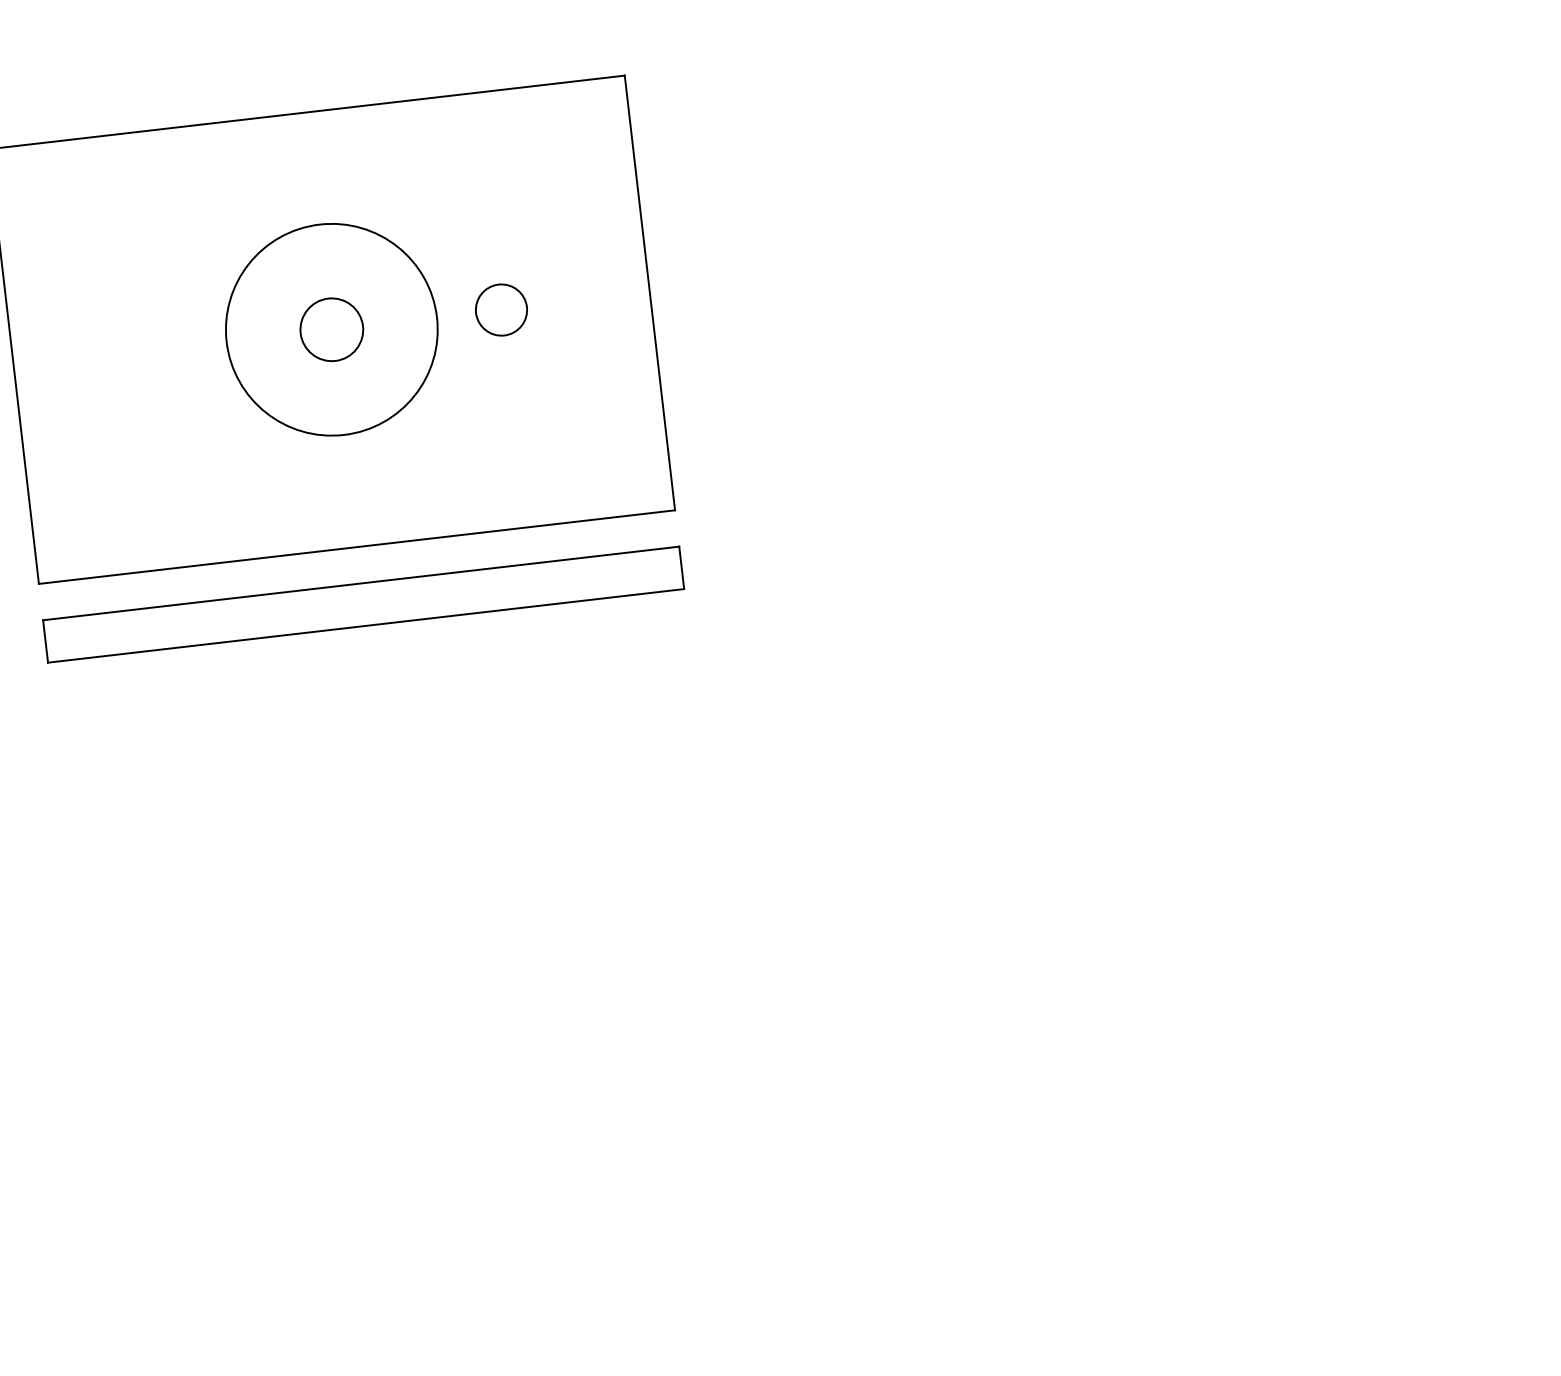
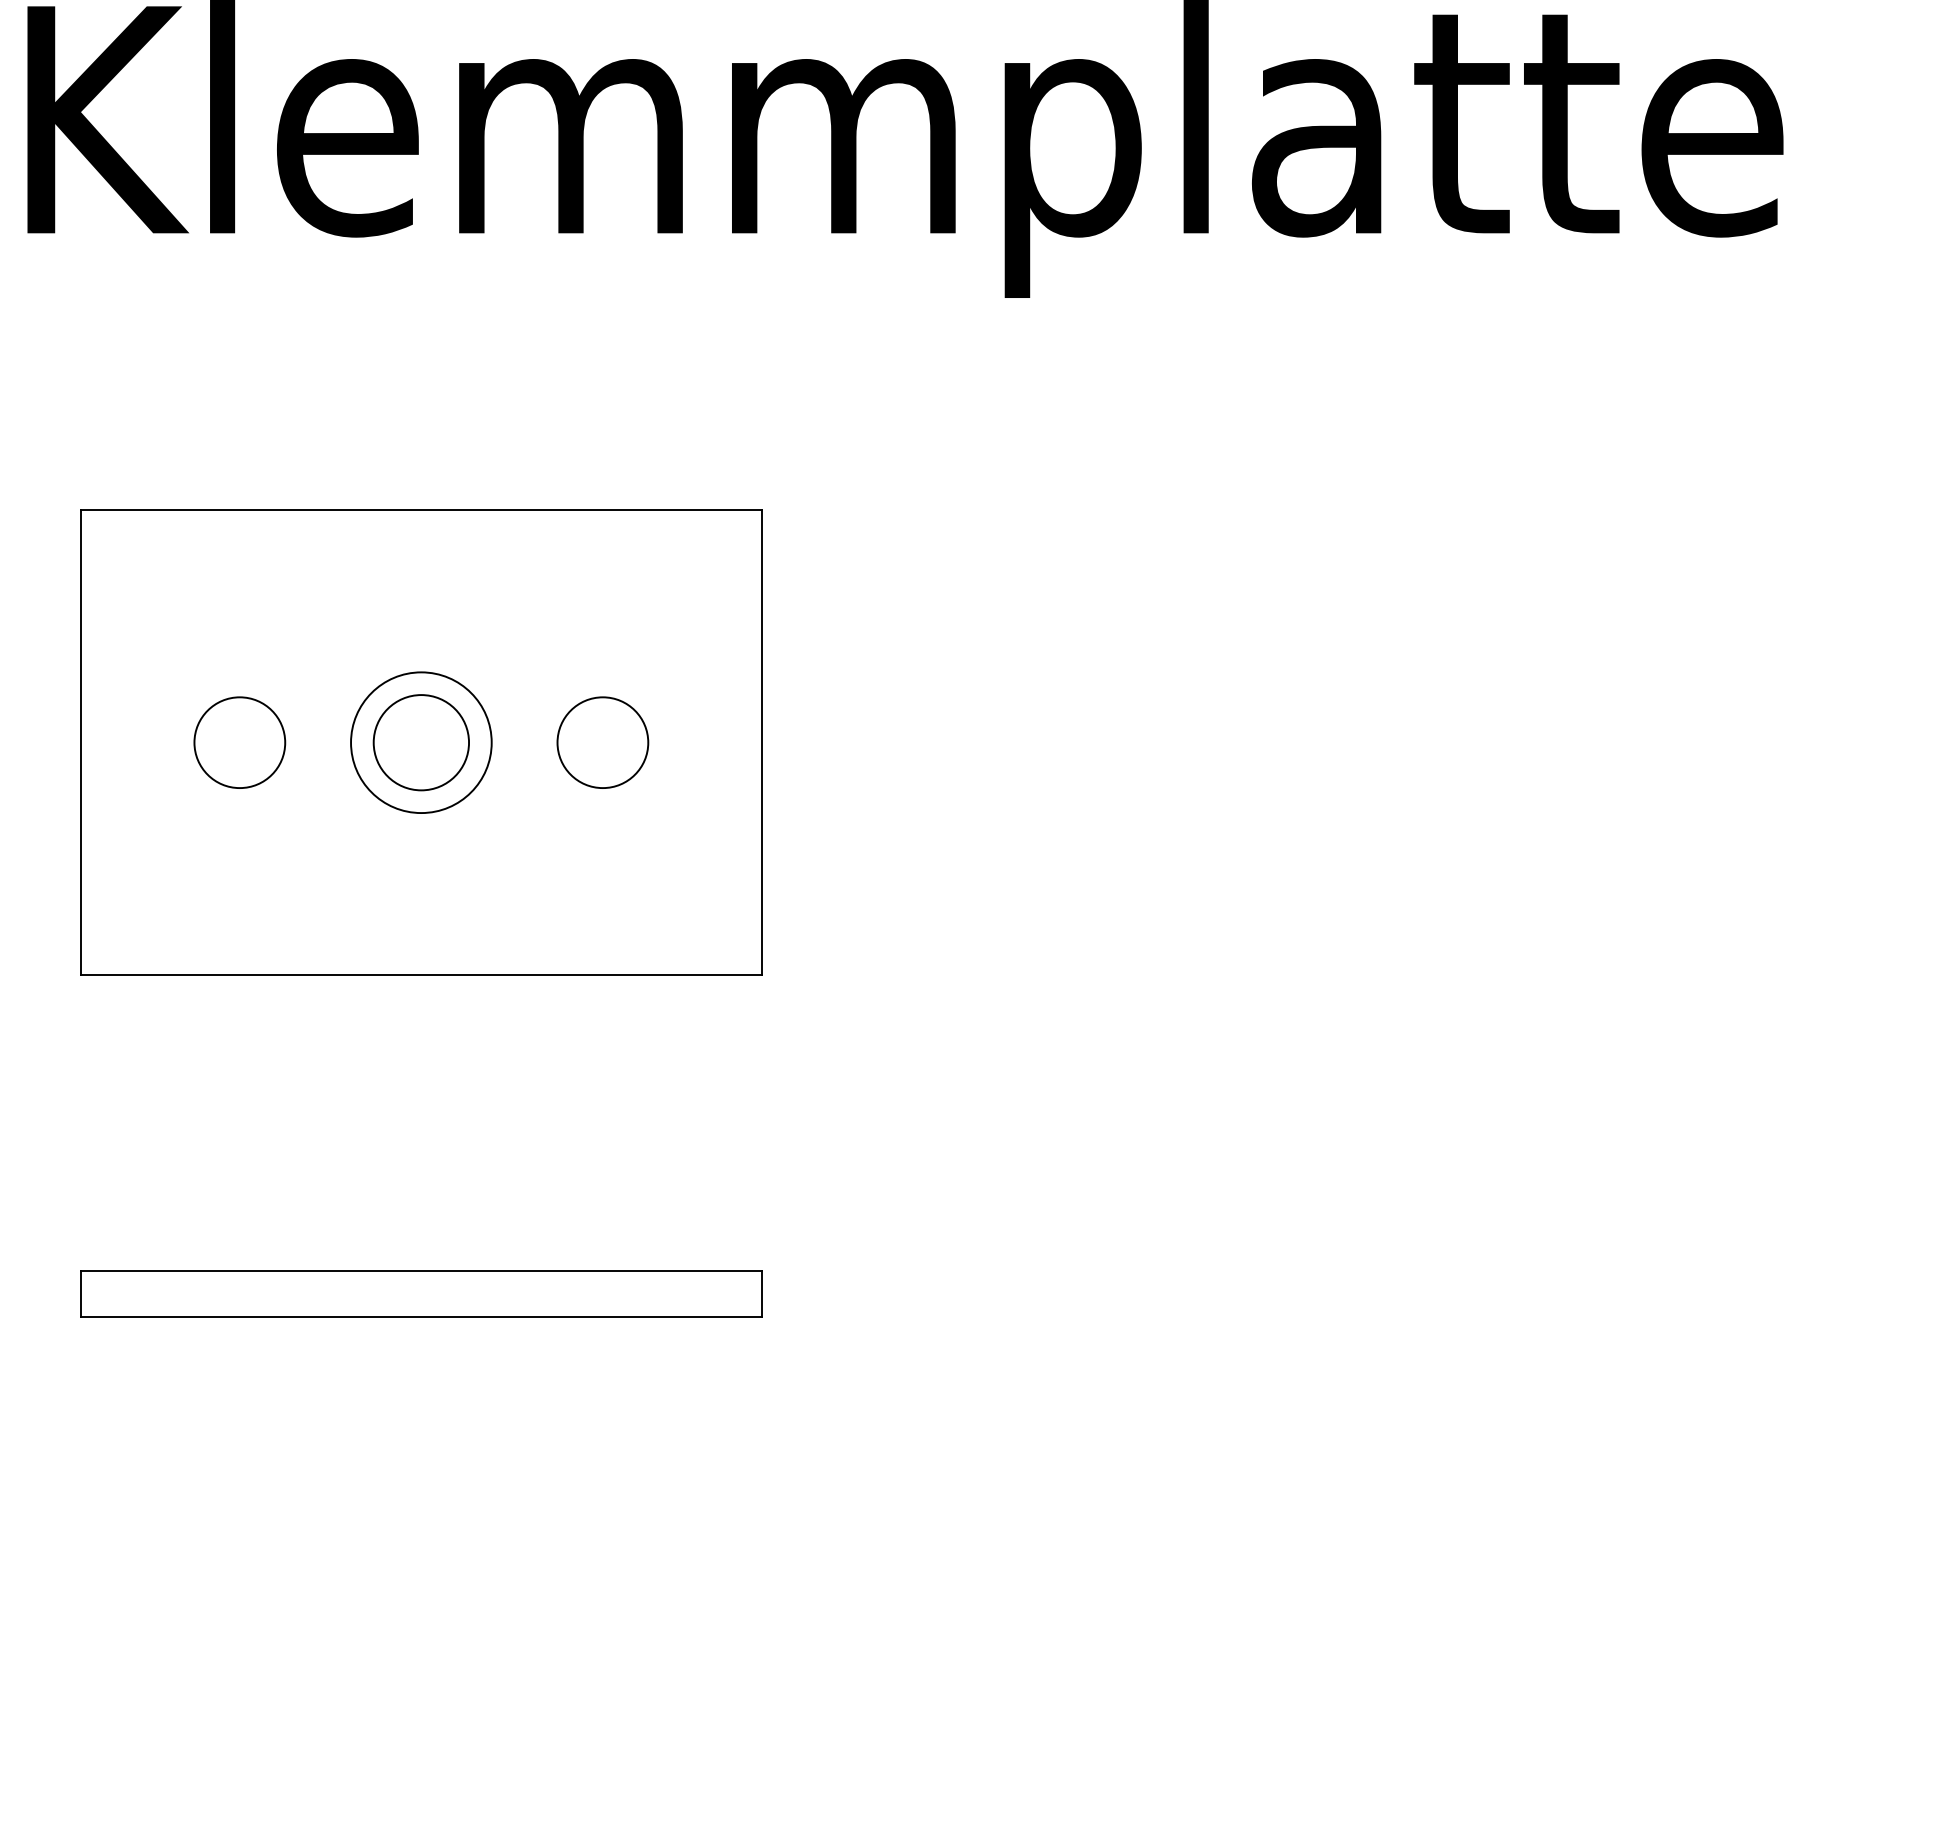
circle: (501, 309) -> (602, 742), size x1.67
circle: (331, 329) -> (421, 742), size x0.62
circle: (331, 329) -> (421, 742), size x1.43
circle: (161, 349) -> (239, 742), added
part: (363, 604) -> (421, 1293), moved

